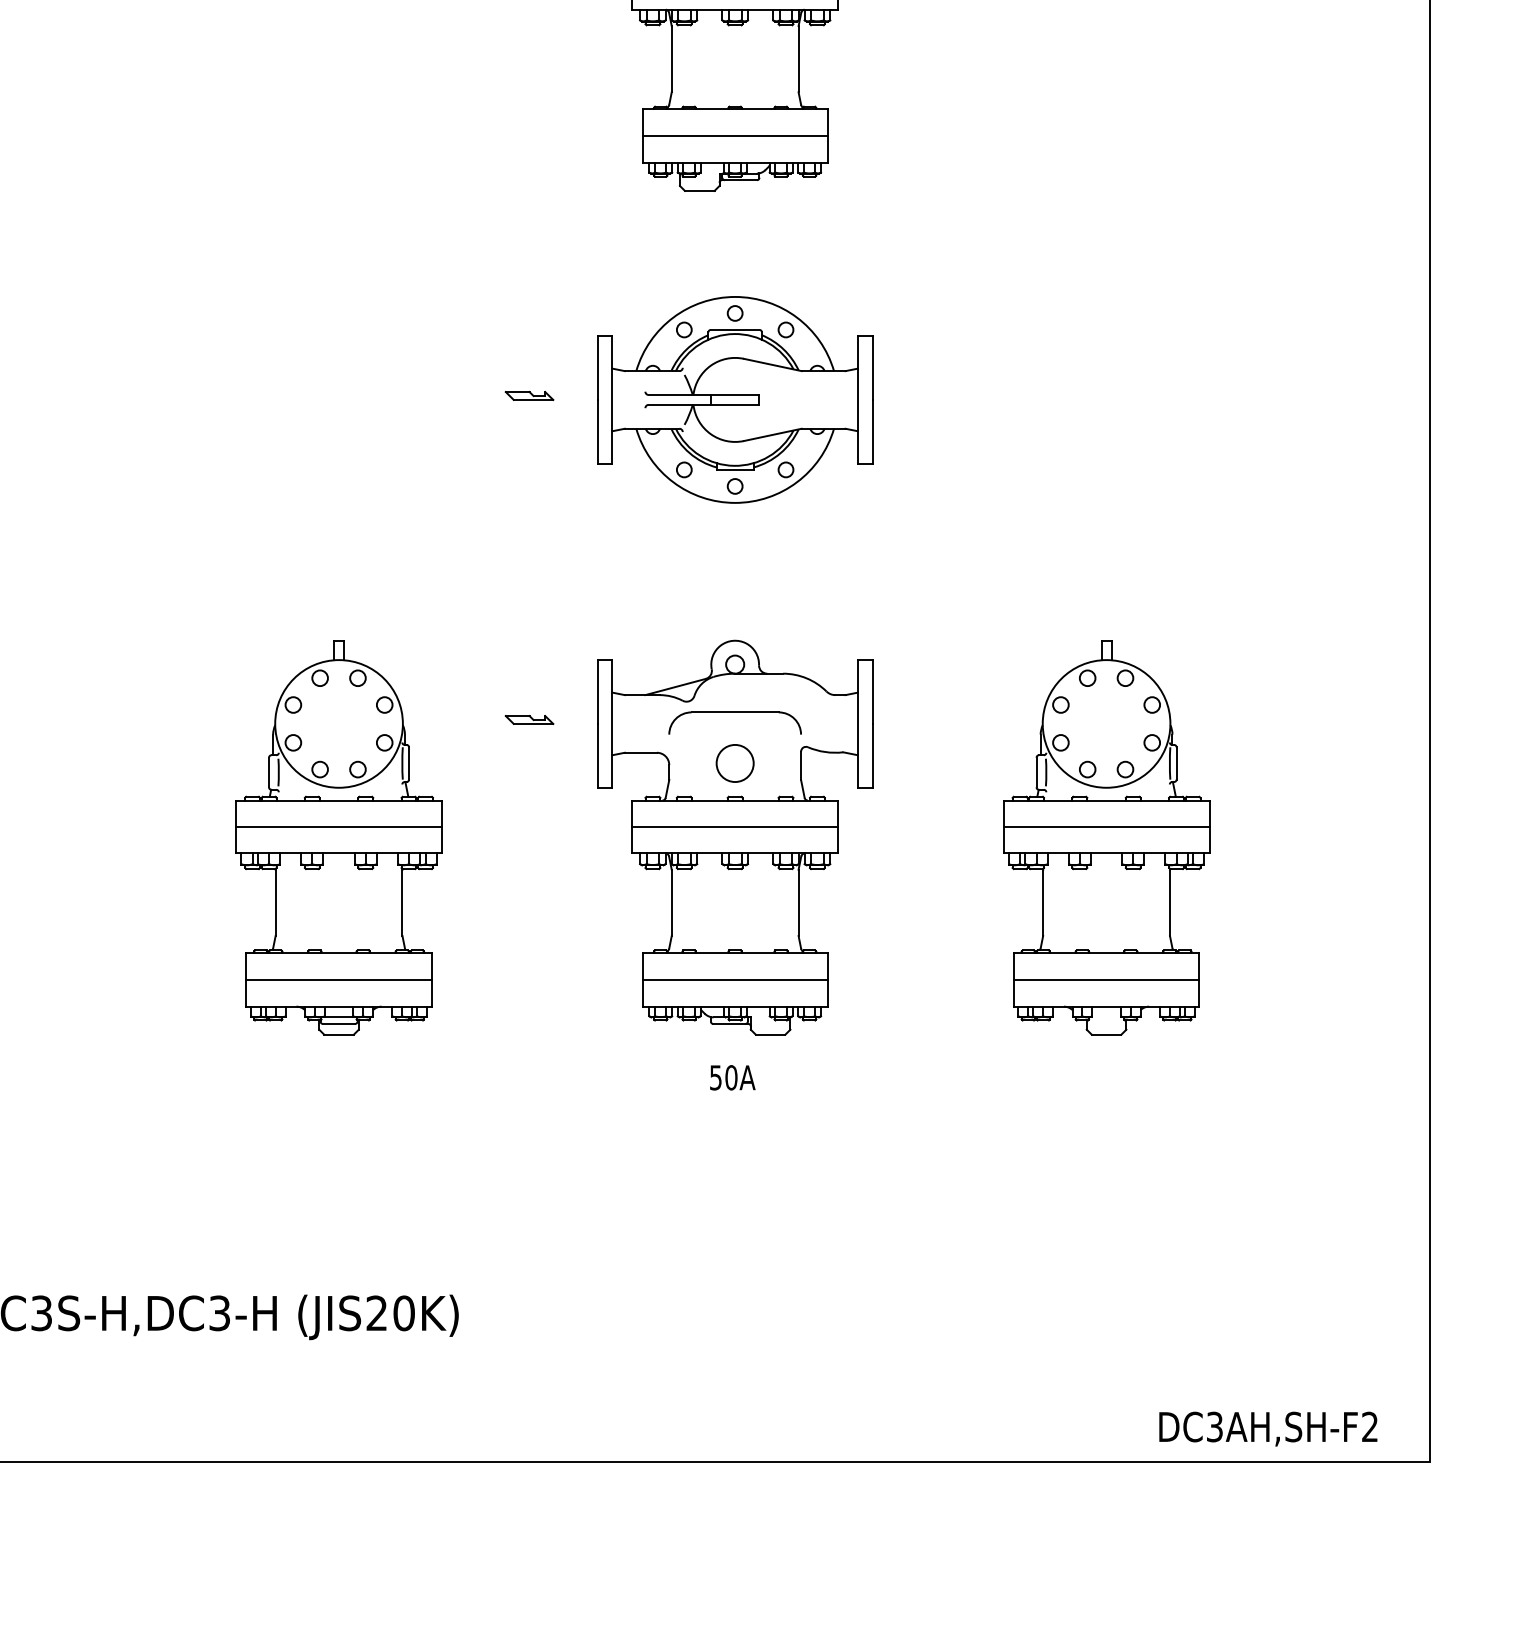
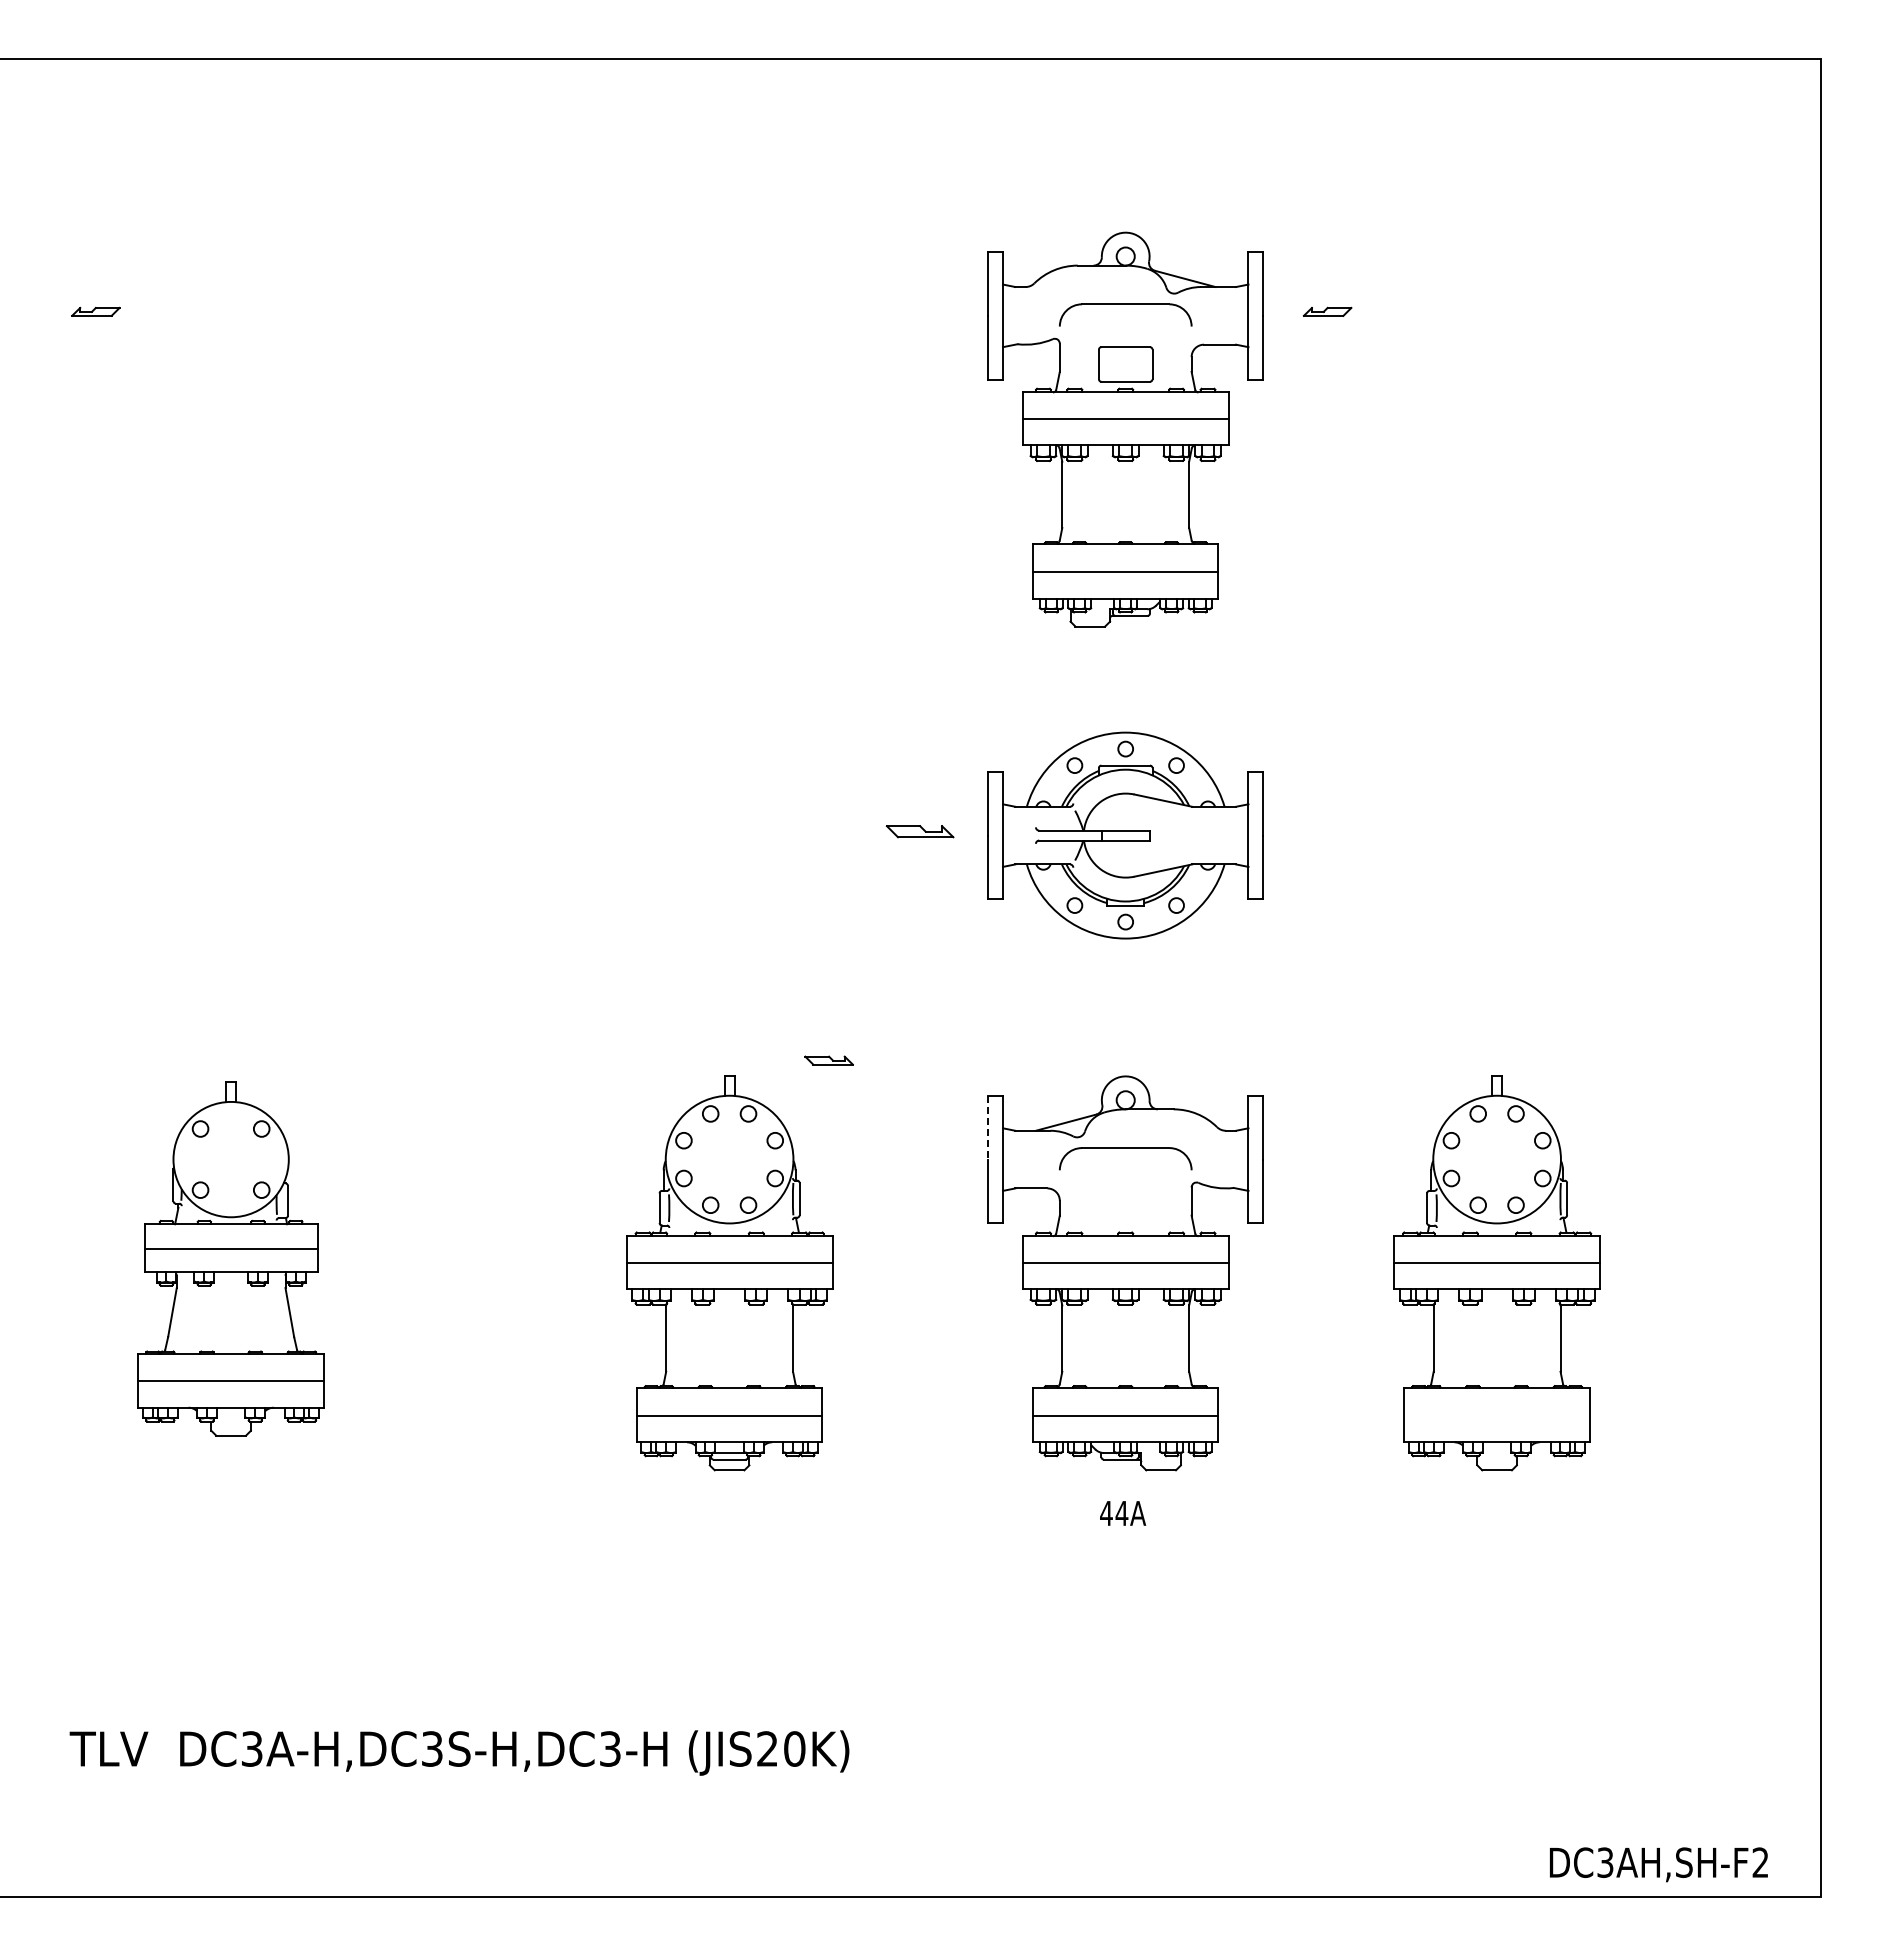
part: (528, 395) -> (919, 831), size x1.4
line: (597, 691) -> (988, 1127), solid -> dashed
part: (528, 719) -> (828, 1060), moved
circle: (734, 762) -> (1125, 1198), removed
line: (1105, 979) -> (1496, 1415), removed
text: (723, 1077) -> (1114, 1513), 50A -> 44A

